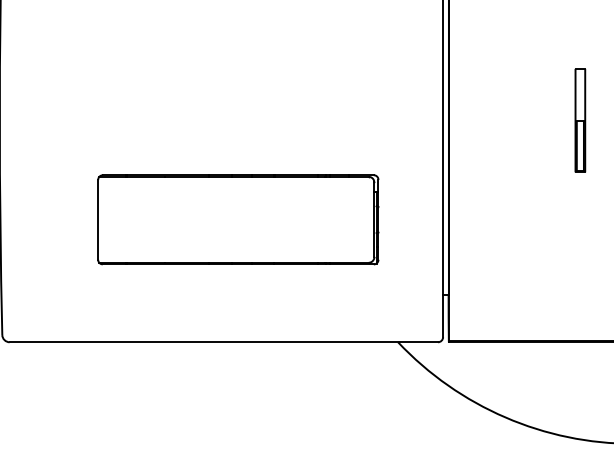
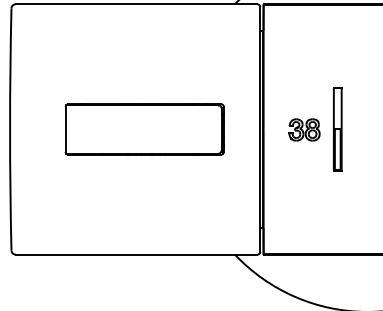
part: (521, 120) -> (304, 129), added
part: (579, 120) -> (337, 129), size x1.43
part: (237, 219) -> (144, 129), moved

